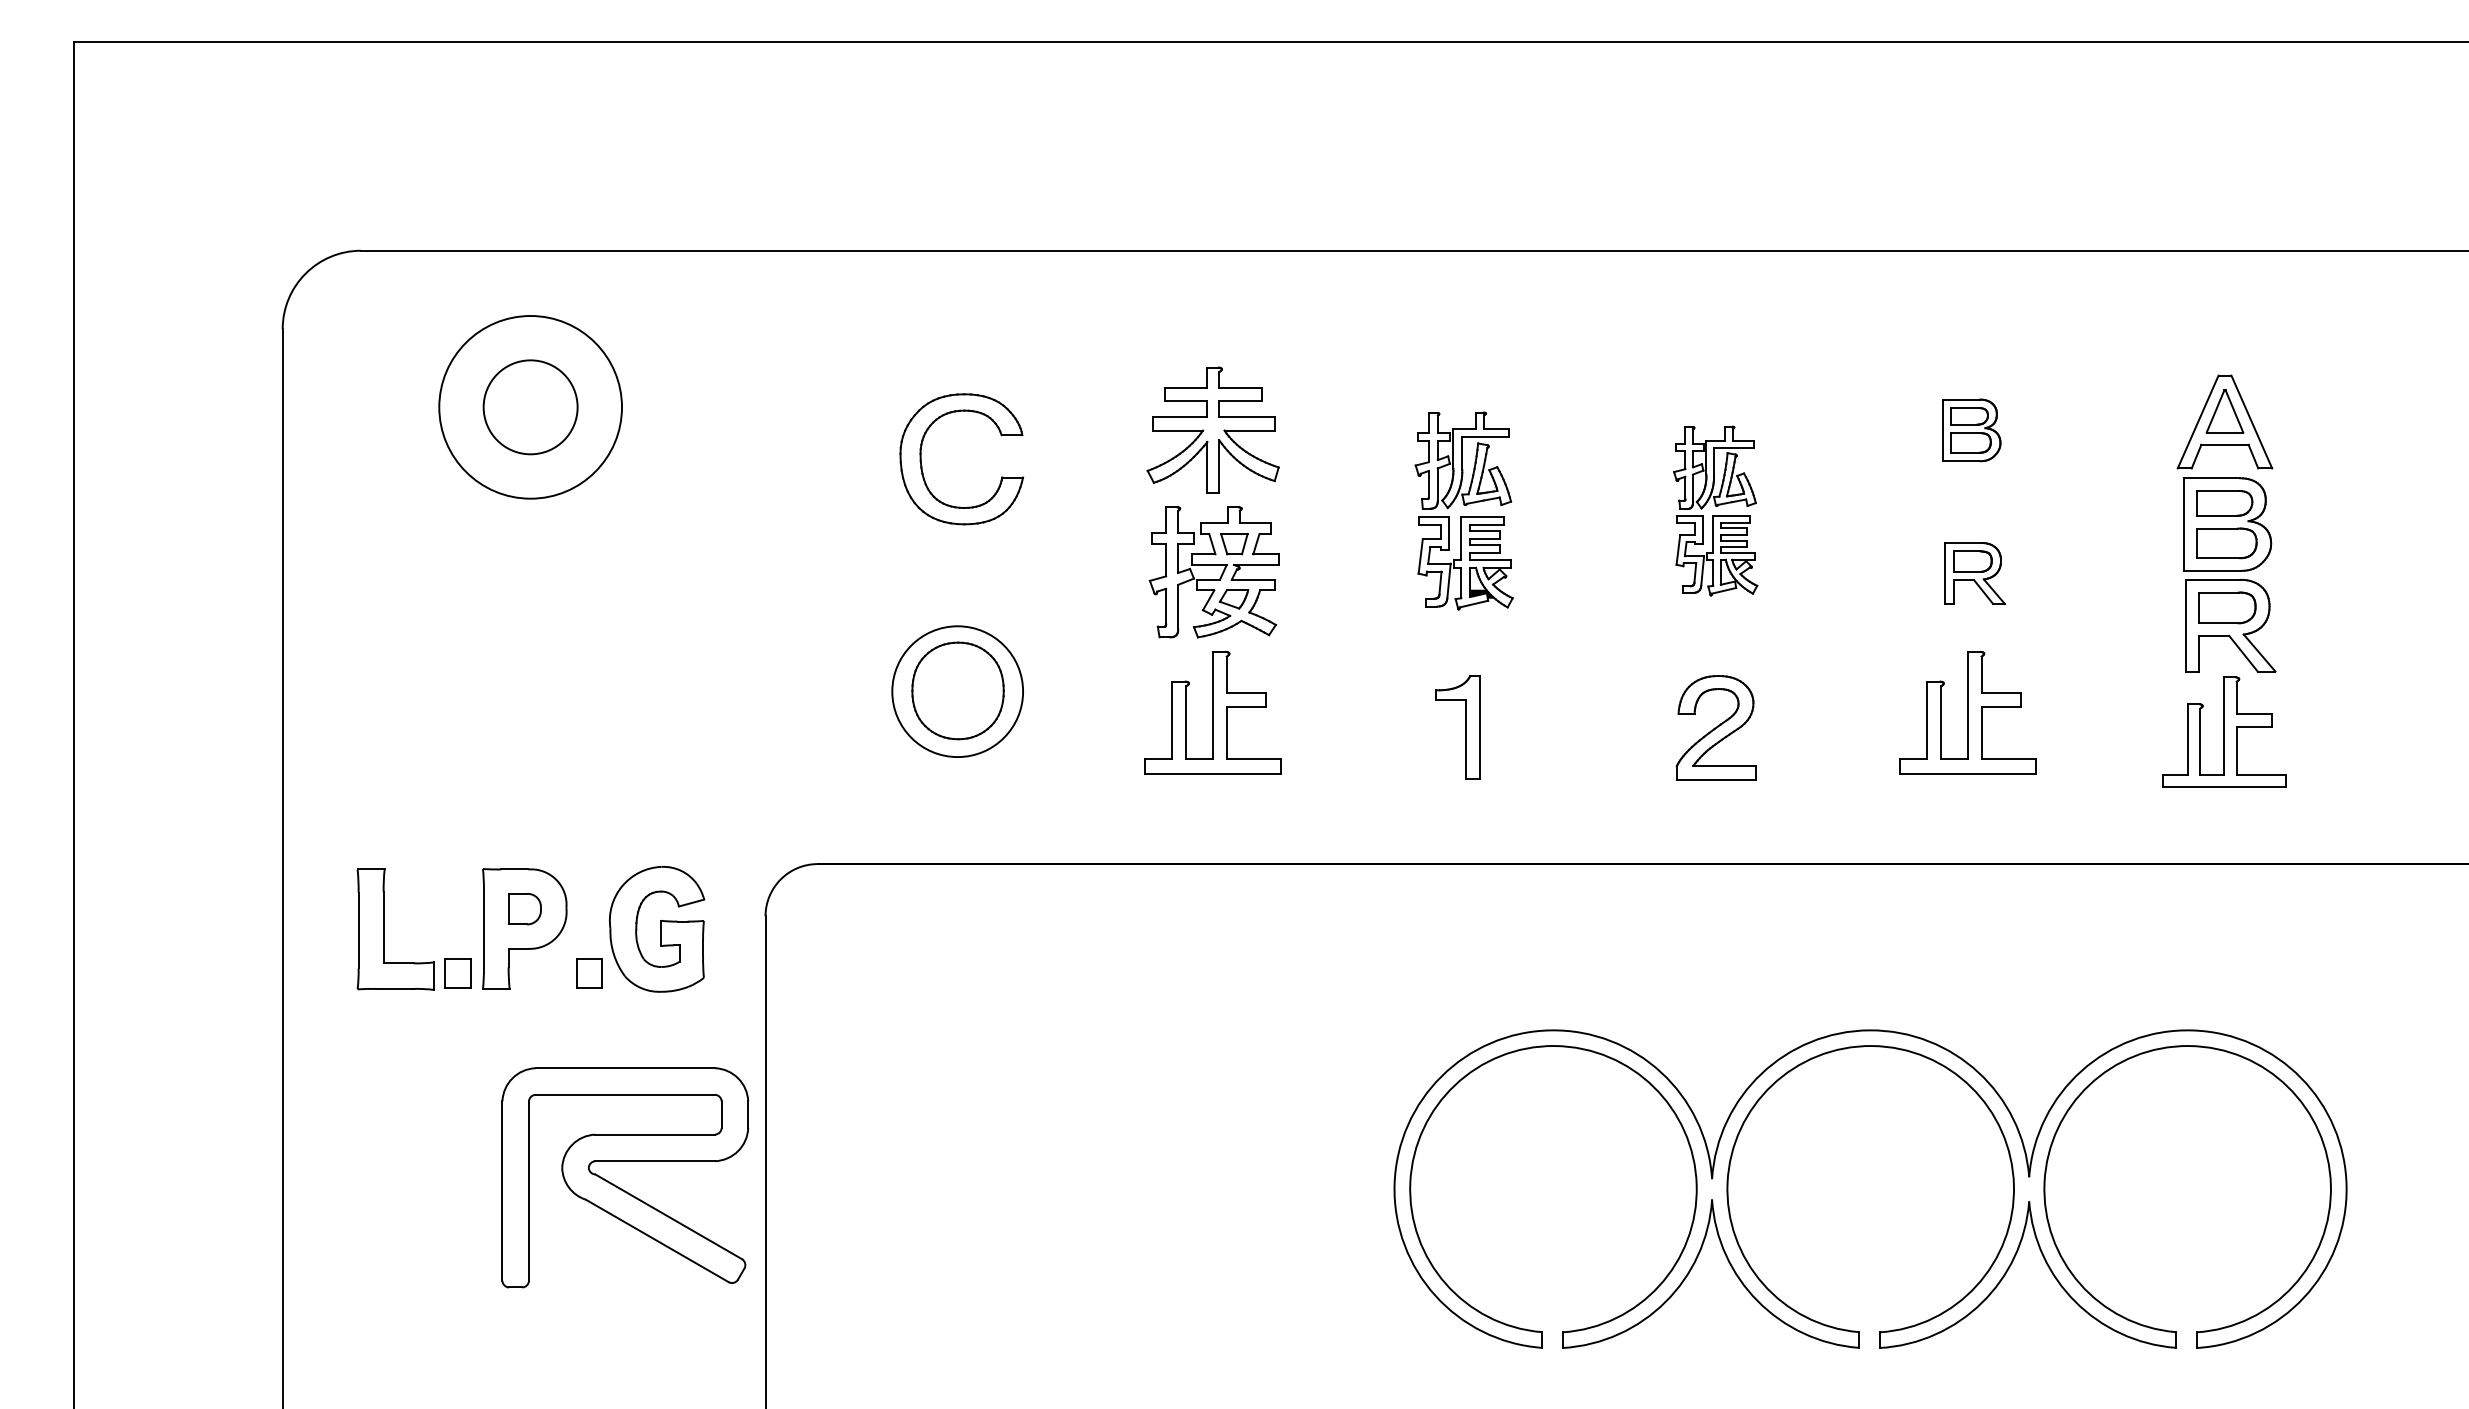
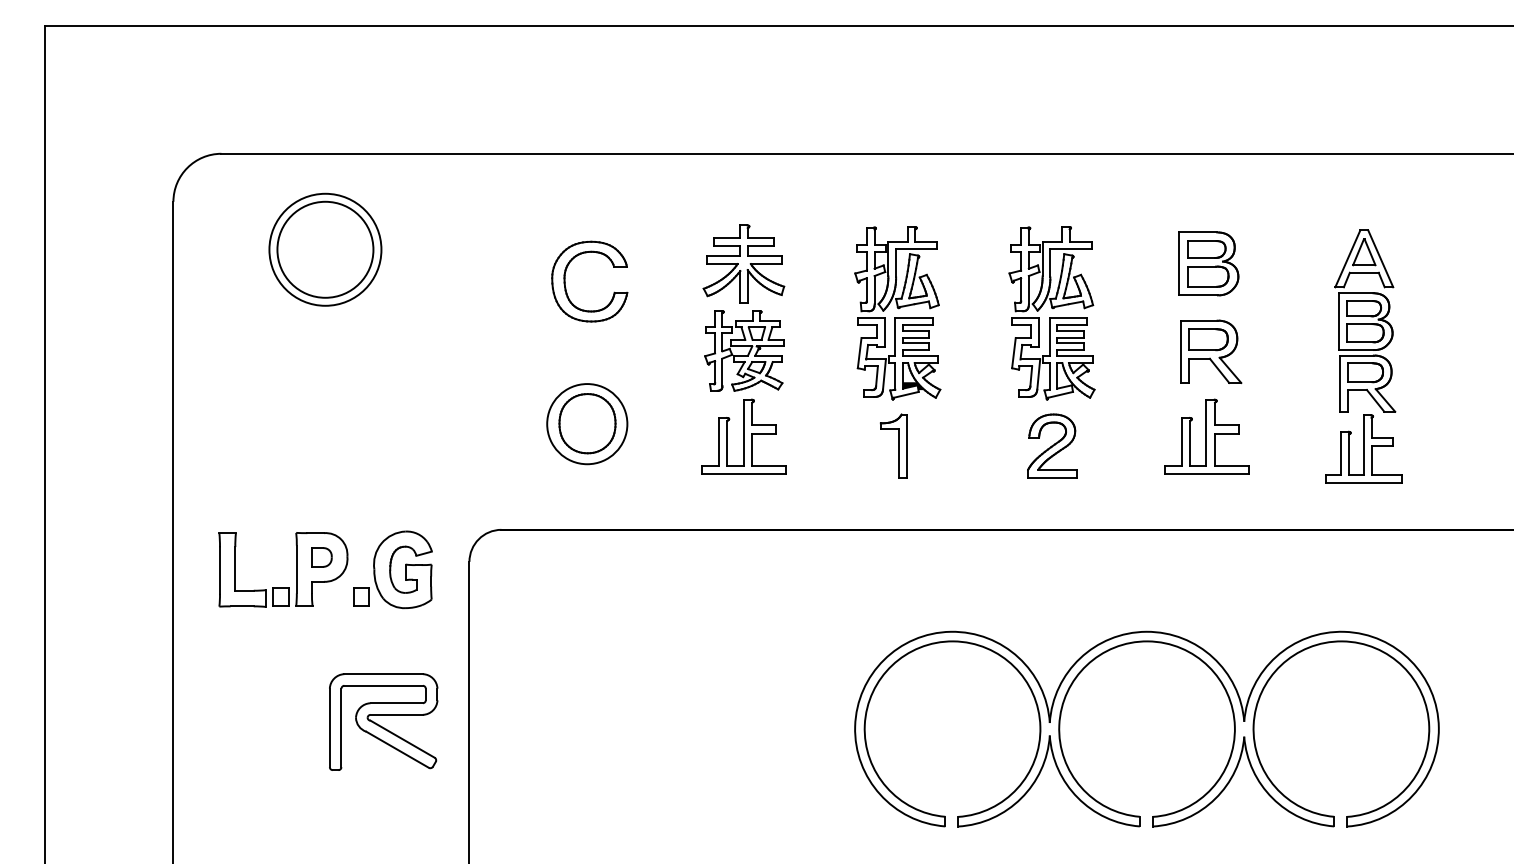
circle: (530, 406) -> (325, 249), size x1.67
part: (1970, 429) -> (1208, 263), size x1.67
part: (1463, 511) -> (897, 313), size x1.43
part: (1714, 511) -> (1051, 313), size x1.67
part: (1975, 573) -> (1211, 351), size x1.67
part: (625, 1176) -> (383, 721), size x0.71

